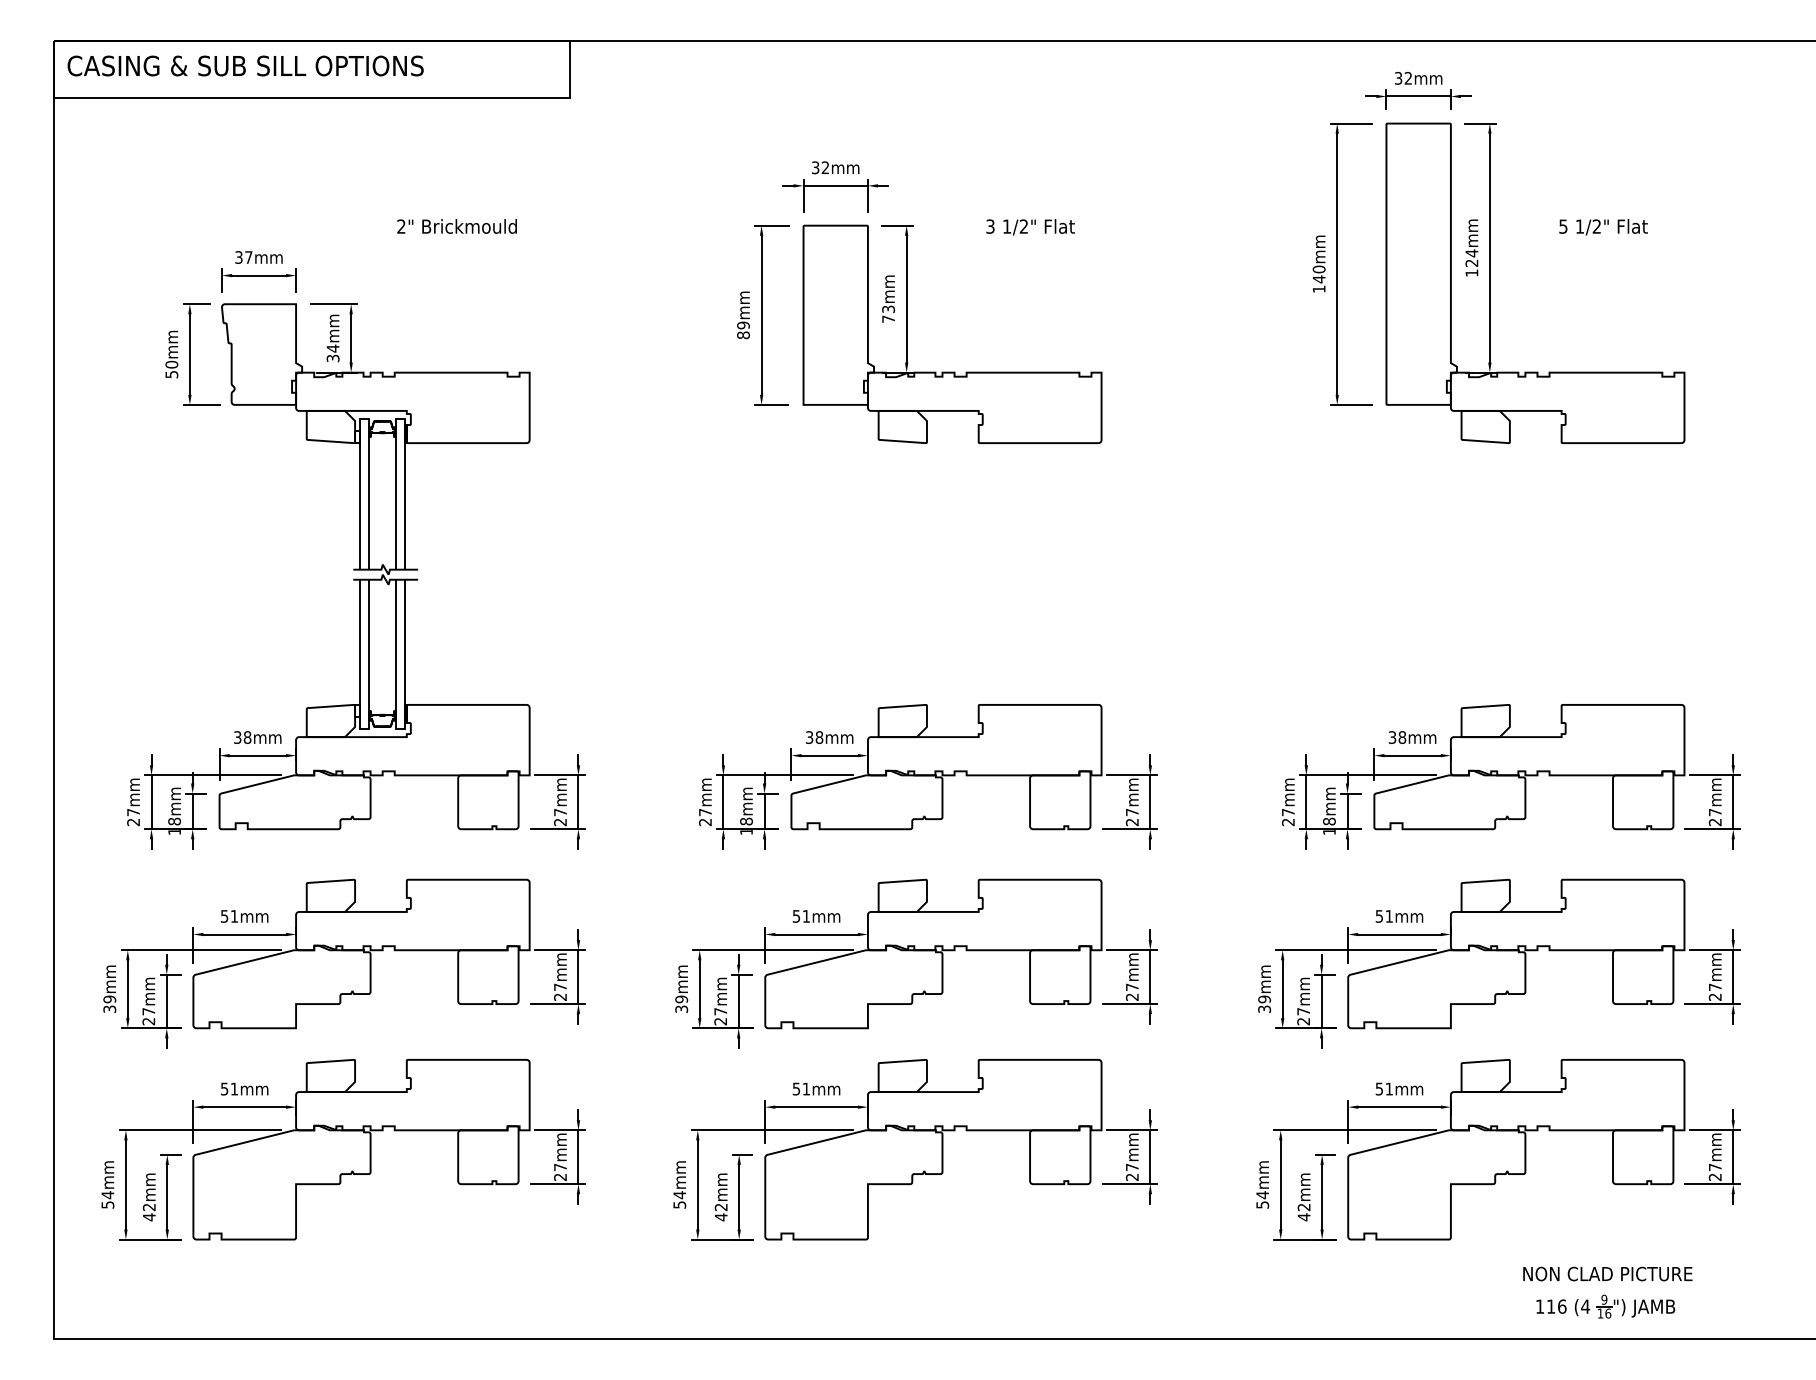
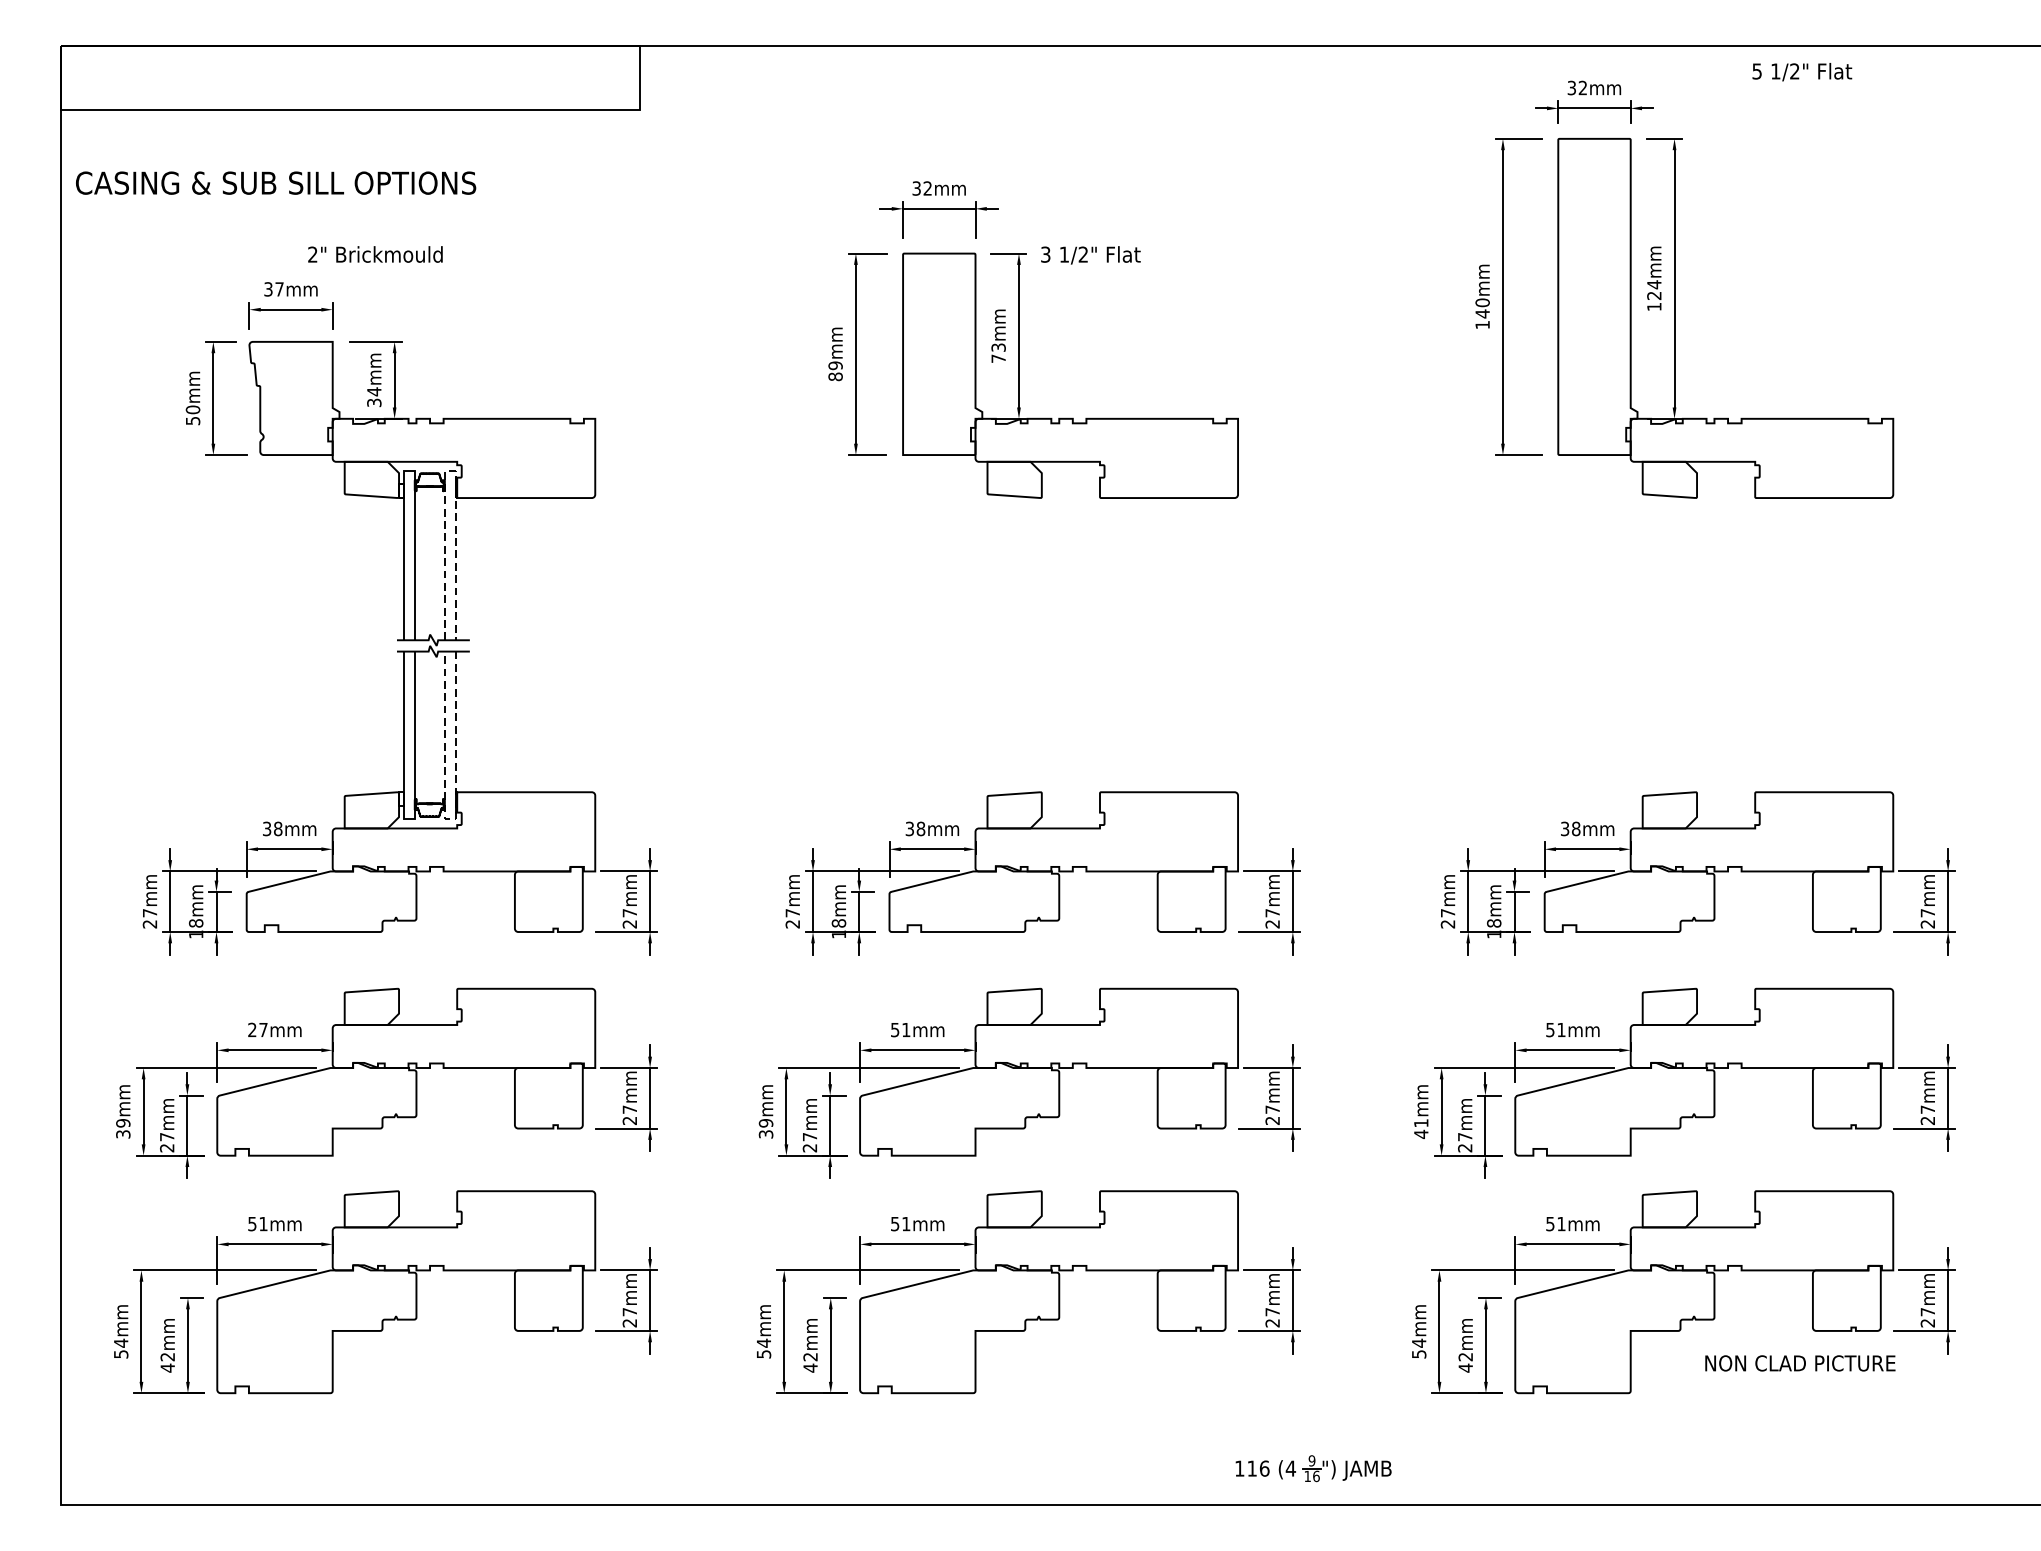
text: (245, 65) -> (275, 182), moved
text: (456, 226) -> (374, 254), moved
text: (1030, 227) -> (1090, 255), moved
text: (1603, 227) -> (1802, 72), moved
line: (400, 418) -> (450, 470), solid -> dashed
line: (400, 729) -> (450, 819), solid -> dashed
text: (229, 916) -> (257, 1030), 51mm -> 27mm
text: (1264, 1004) -> (1421, 1128), 39mm -> 41mm
text: (1607, 1273) -> (1799, 1362), moved
part: (1605, 1306) -> (1313, 1468), moved

